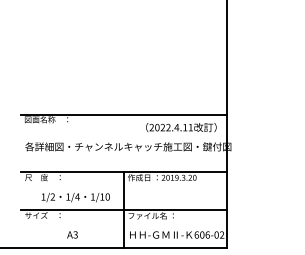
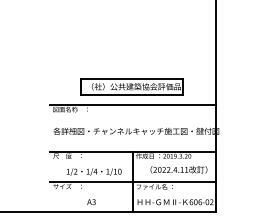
part: (122, 91) -> (131, 86), added
text: (180, 127) -> (178, 169), moved

